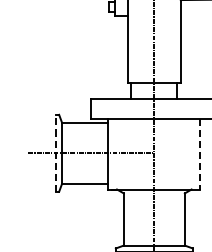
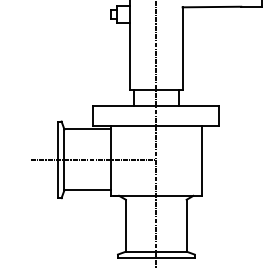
line: (56, 152) -> (58, 159), dashed -> solid
line: (199, 154) -> (201, 161), dashed -> solid

